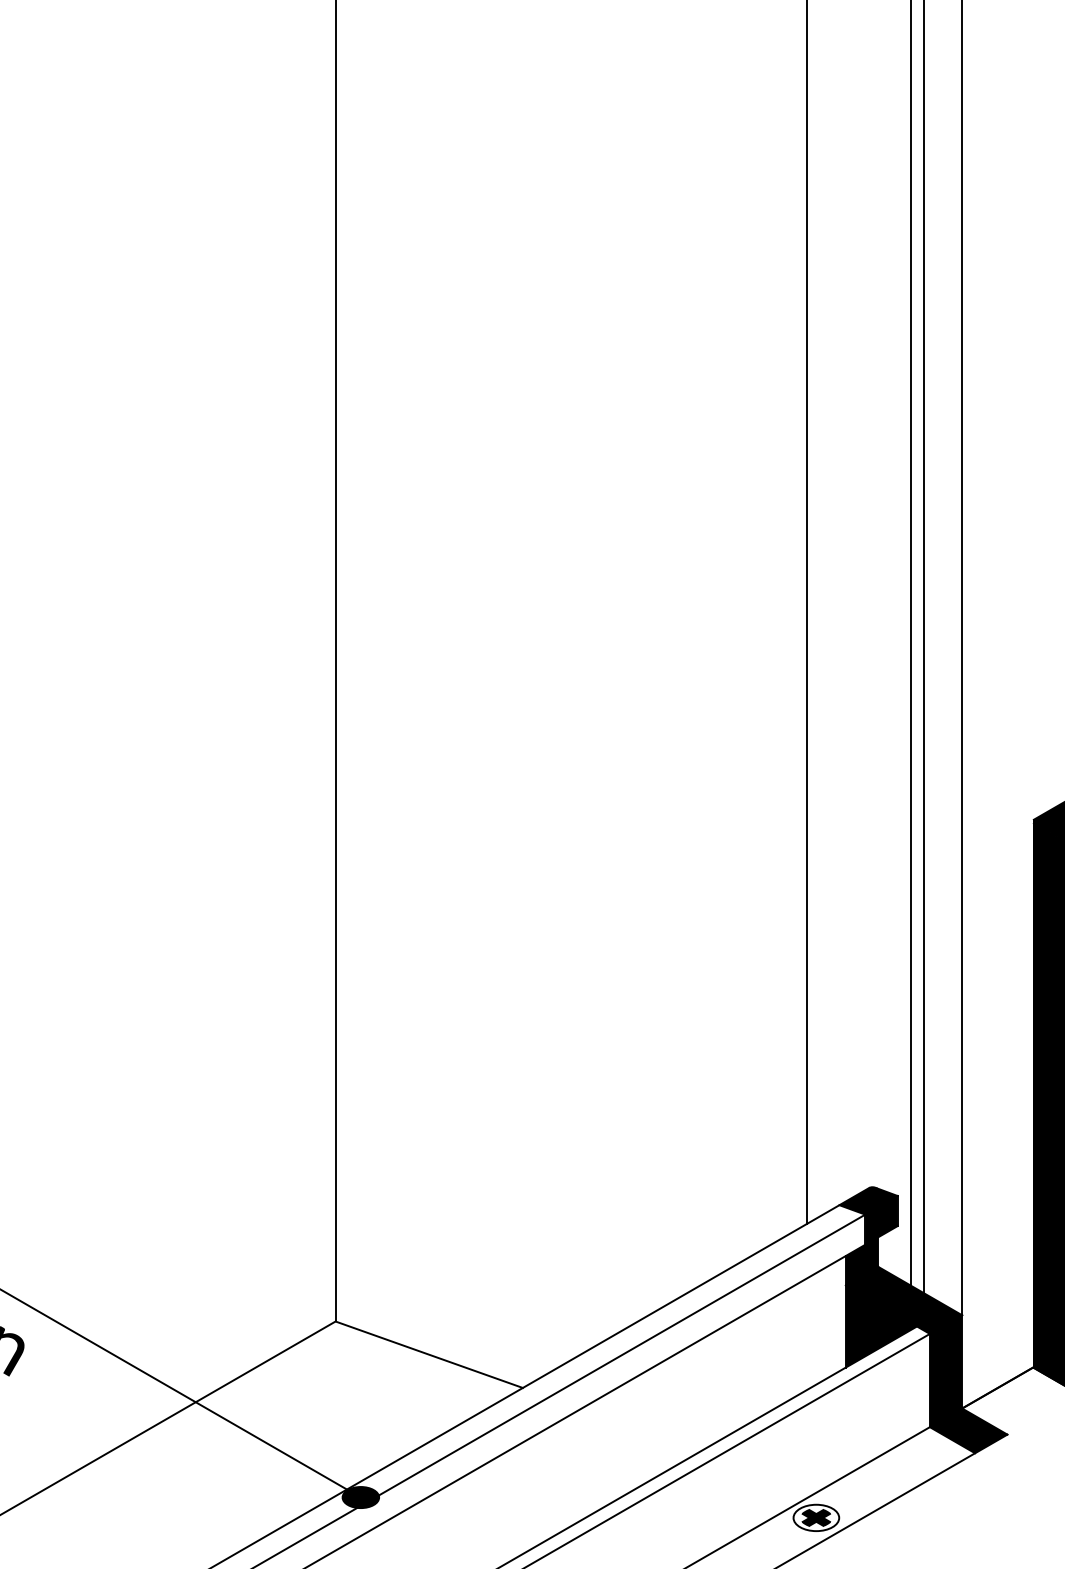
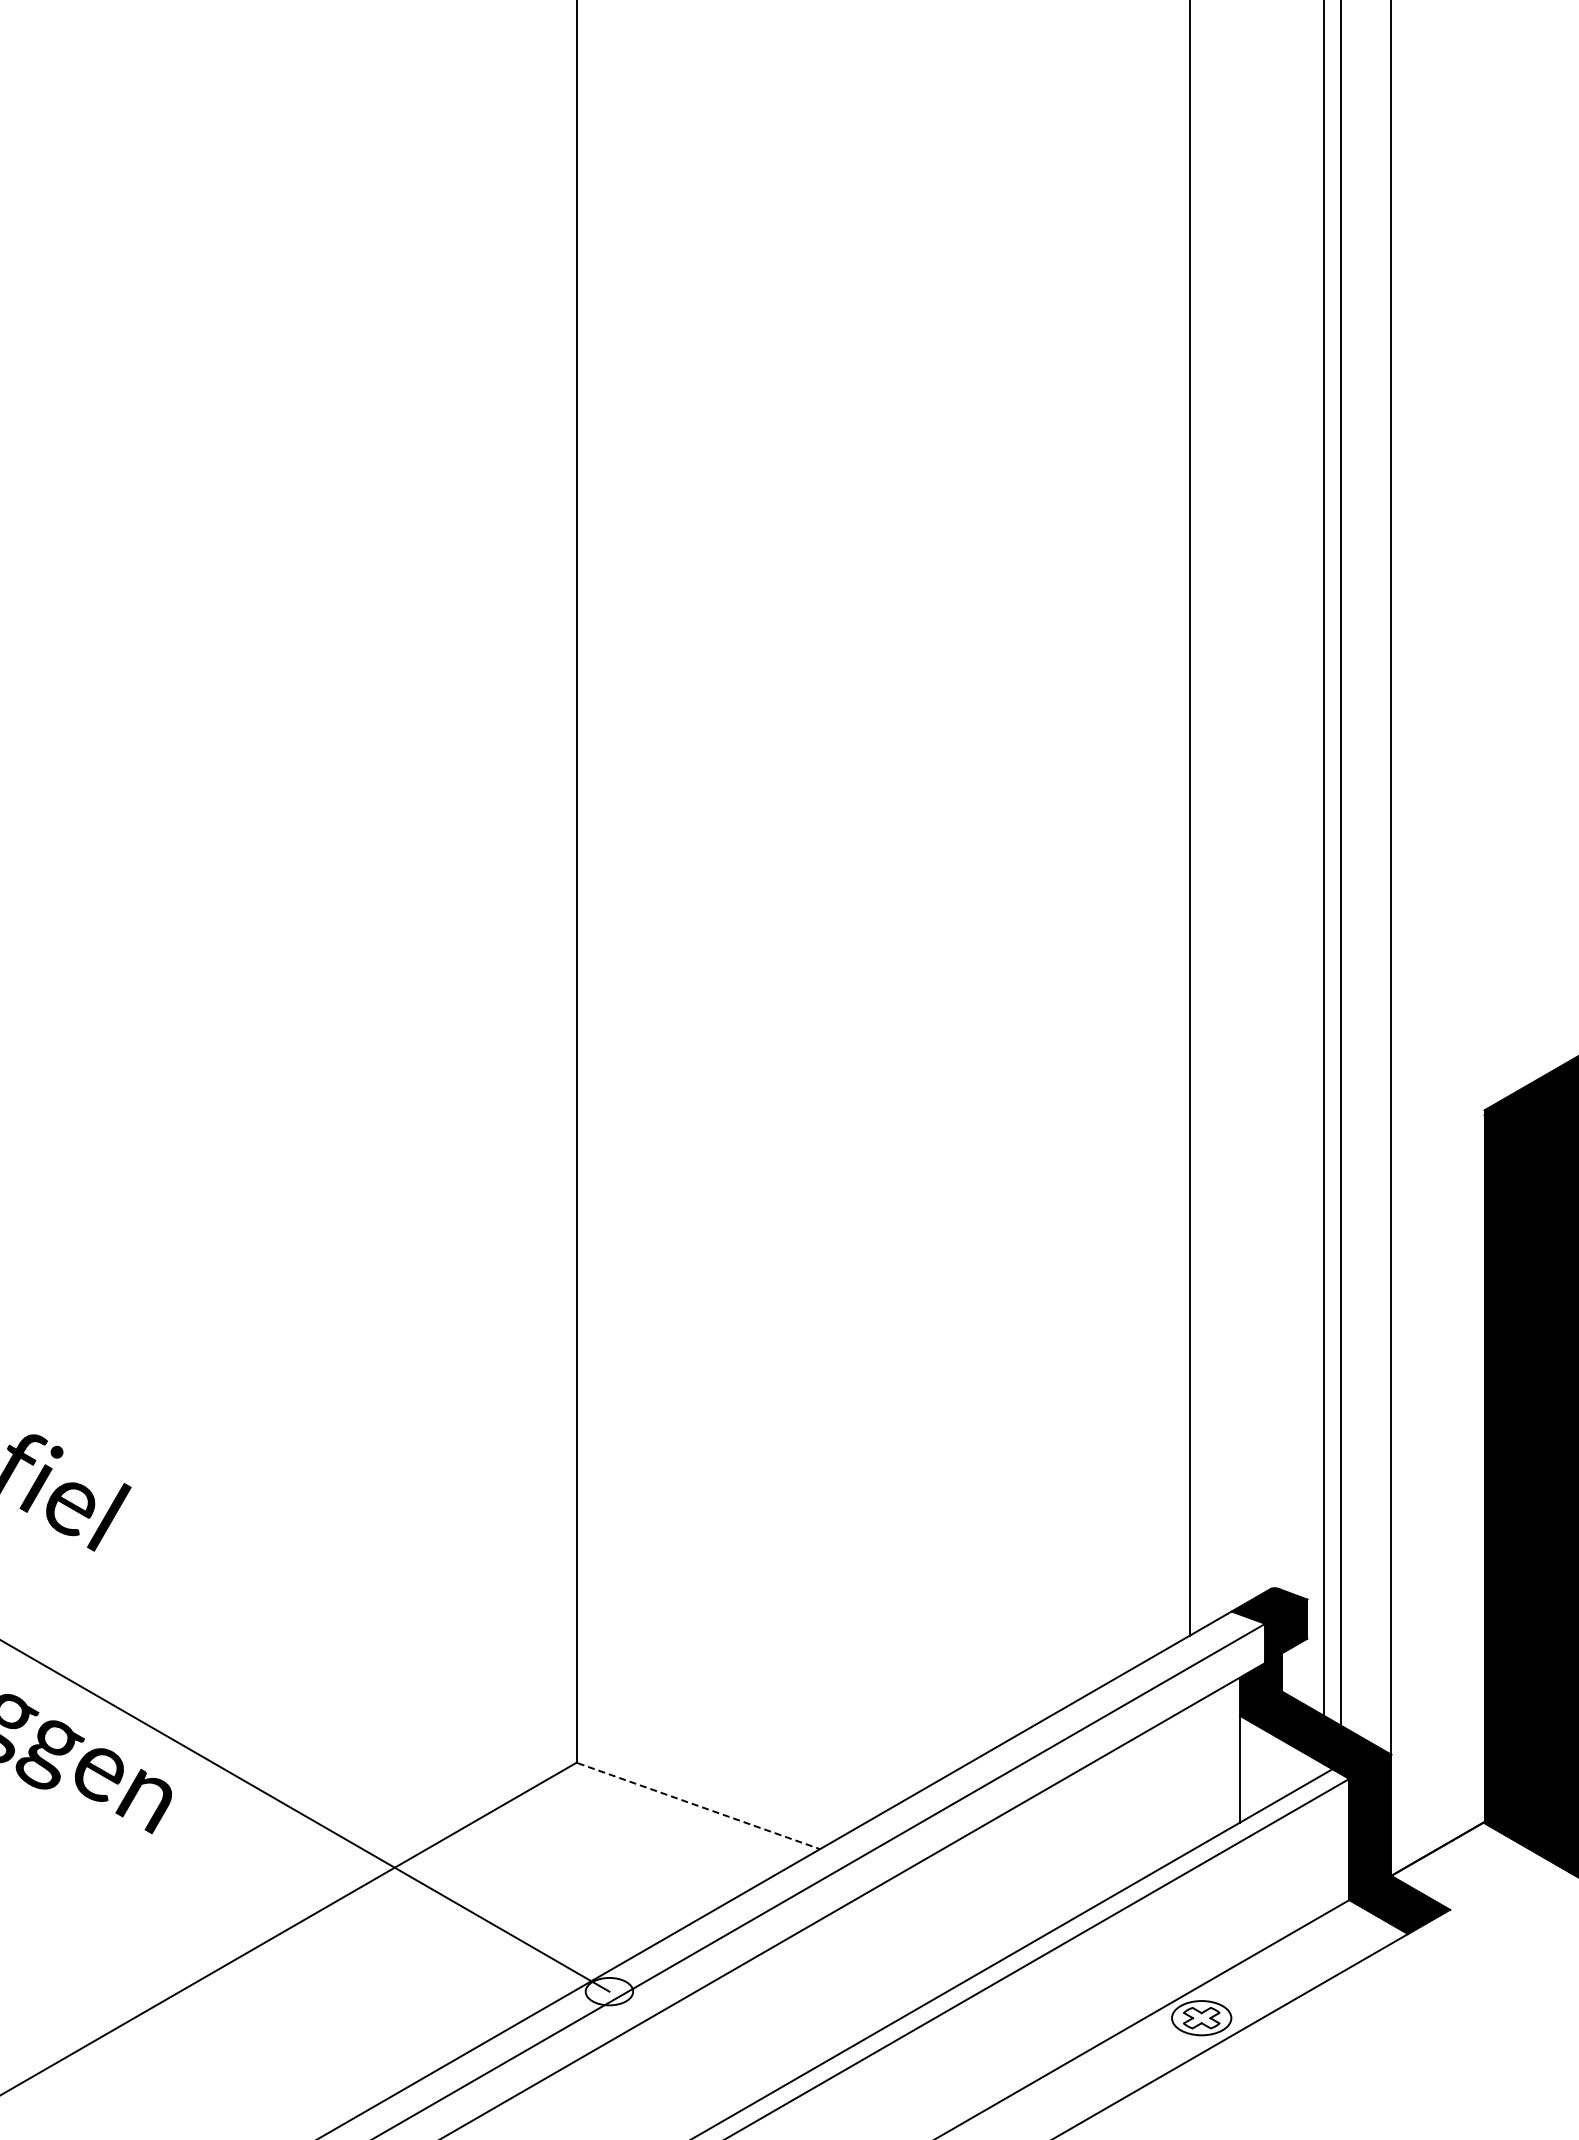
fill: (881, 1325) -> (1286, 1768), removed
line: (429, 1355) -> (698, 1806), solid -> dashed
fill: (360, 1497) -> (609, 1991), removed
fill: (816, 1518) -> (1201, 2018), removed

